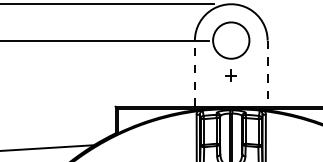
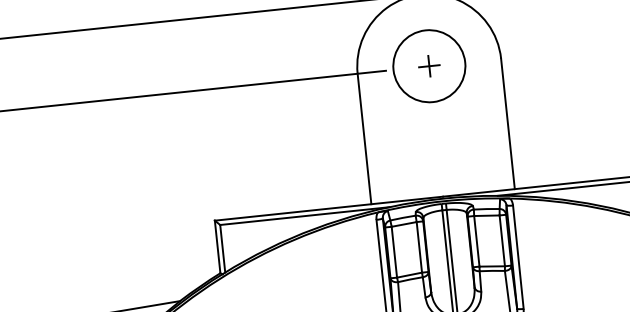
line: (194, 73) -> (363, 138), dashed -> solid
line: (267, 74) -> (507, 125), dashed -> solid
part: (230, 75) -> (427, 66), moved

